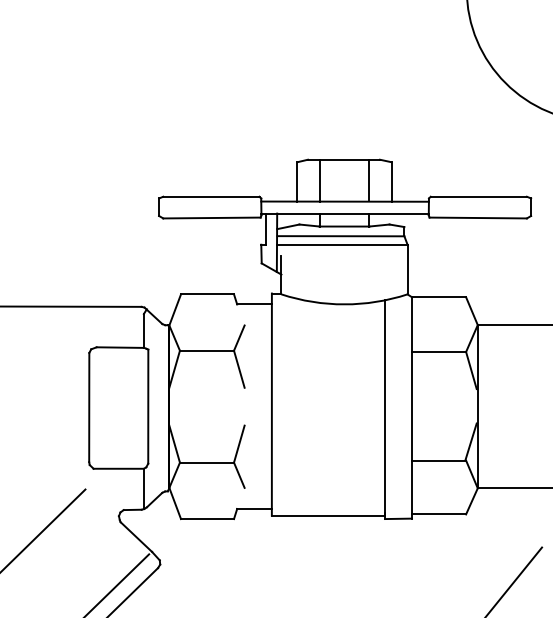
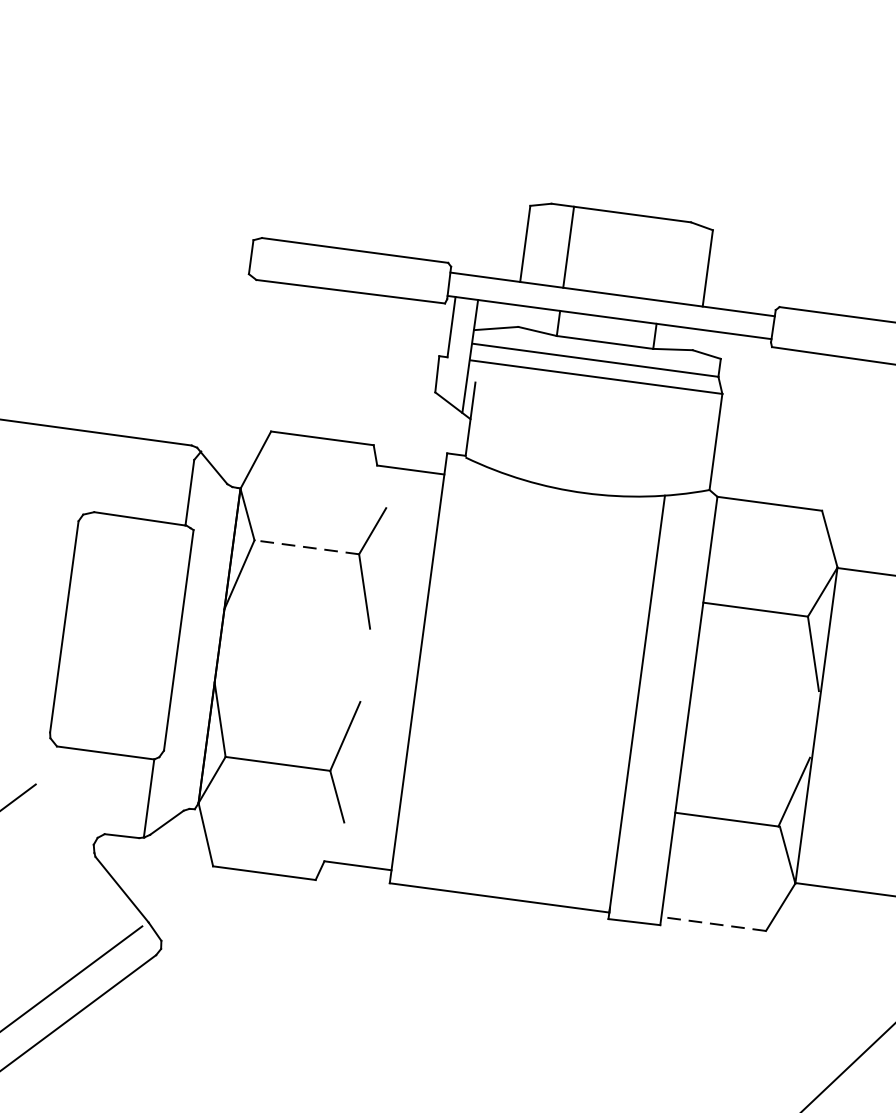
line: (369, 179) -> (665, 257), removed
line: (206, 350) -> (305, 546), solid -> dashed
line: (438, 514) -> (712, 923), solid -> dashed

